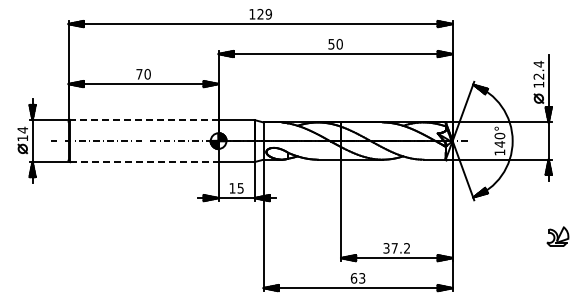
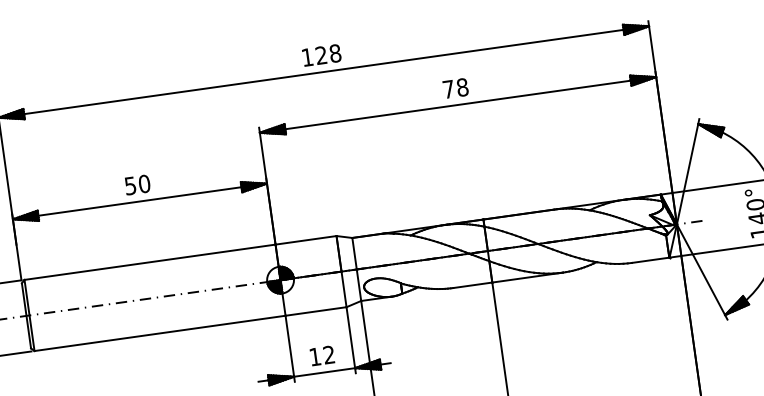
text: (268, 14) -> (334, 53), 129 -> 128
text: (335, 44) -> (455, 88), 50 -> 78
text: (139, 74) -> (130, 186), 70 -> 50
line: (144, 120) -> (150, 262), dashed -> solid
line: (145, 162) -> (161, 333), dashed -> solid
text: (240, 188) -> (328, 355), 15 -> 12

